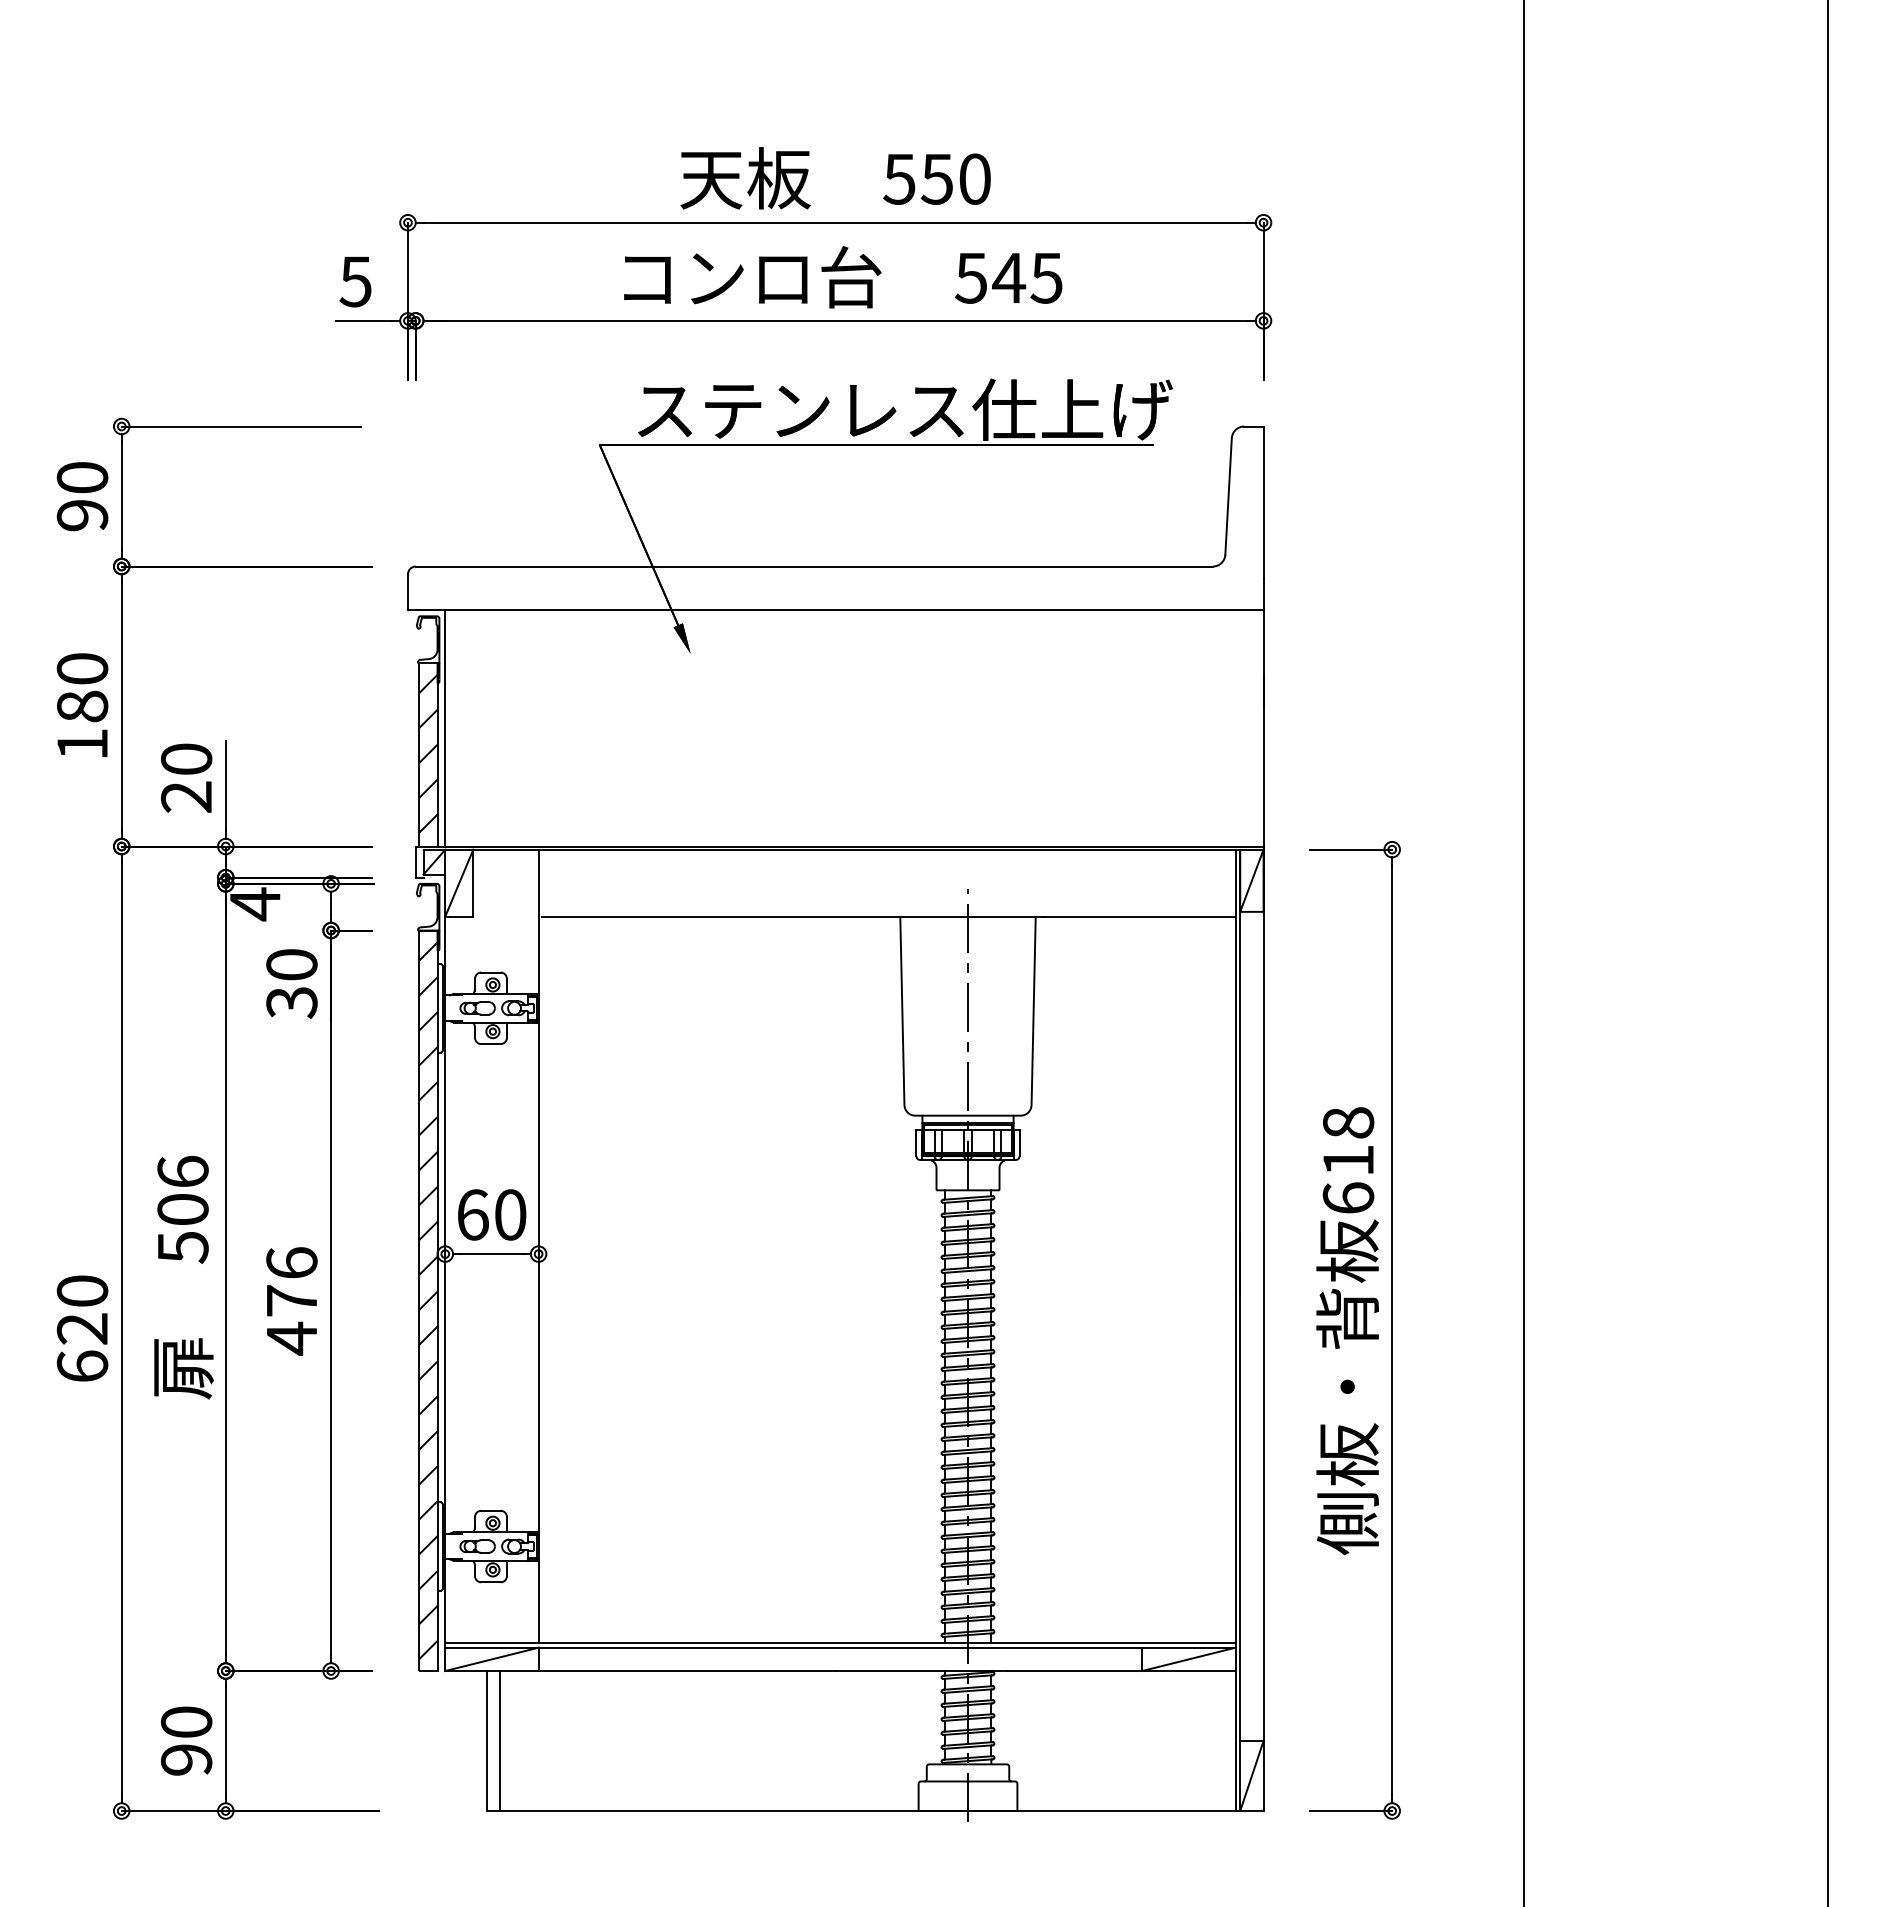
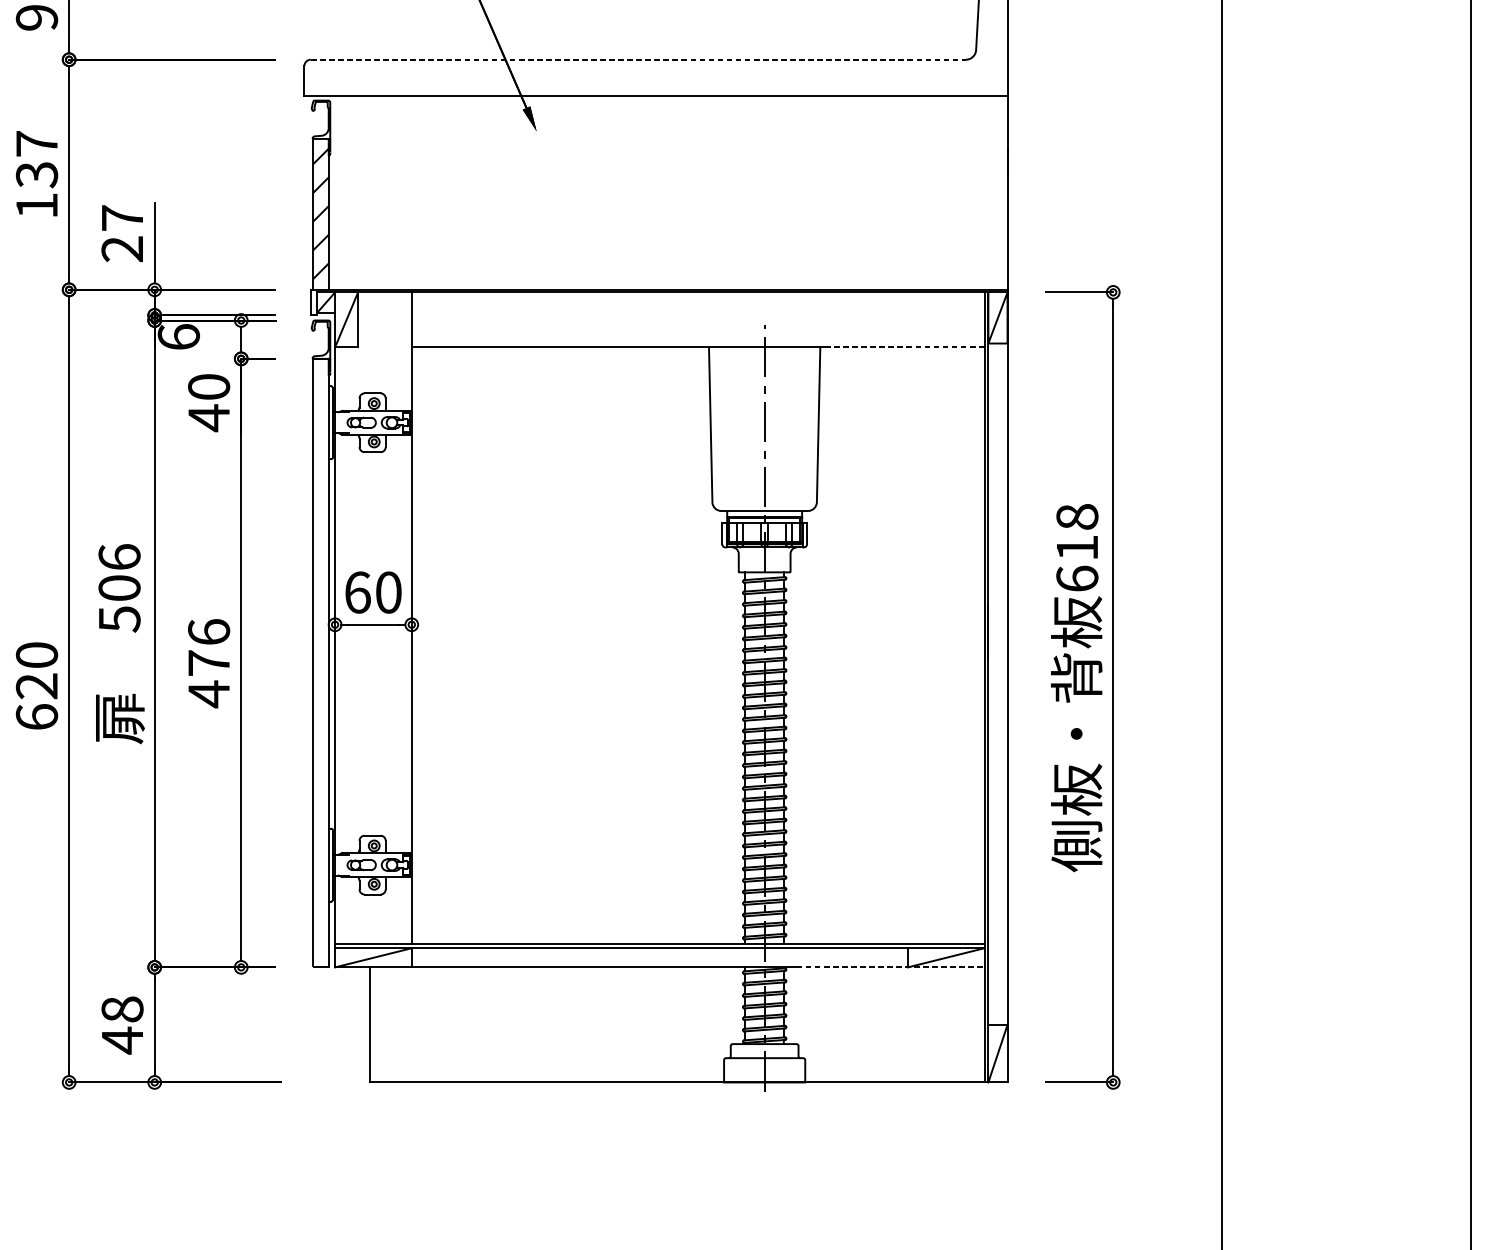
line: (814, 566) -> (638, 59), solid -> dashed
text: (82, 688) -> (36, 159), 180 -> 137
line: (445, 728) -> (335, 192), removed
text: (186, 758) -> (122, 217), 20 -> 27
text: (254, 904) -> (178, 337), 4 -> 6
line: (1139, 916) -> (905, 347), solid -> dashed
text: (291, 1002) -> (208, 418), 30 -> 40
hatch: (427, 1300) -> (320, 662), removed
line: (1121, 1671) -> (890, 967), solid -> dashed
text: (186, 1741) -> (122, 1025), 90 -> 48
line: (499, 1741) -> (379, 1025), removed

